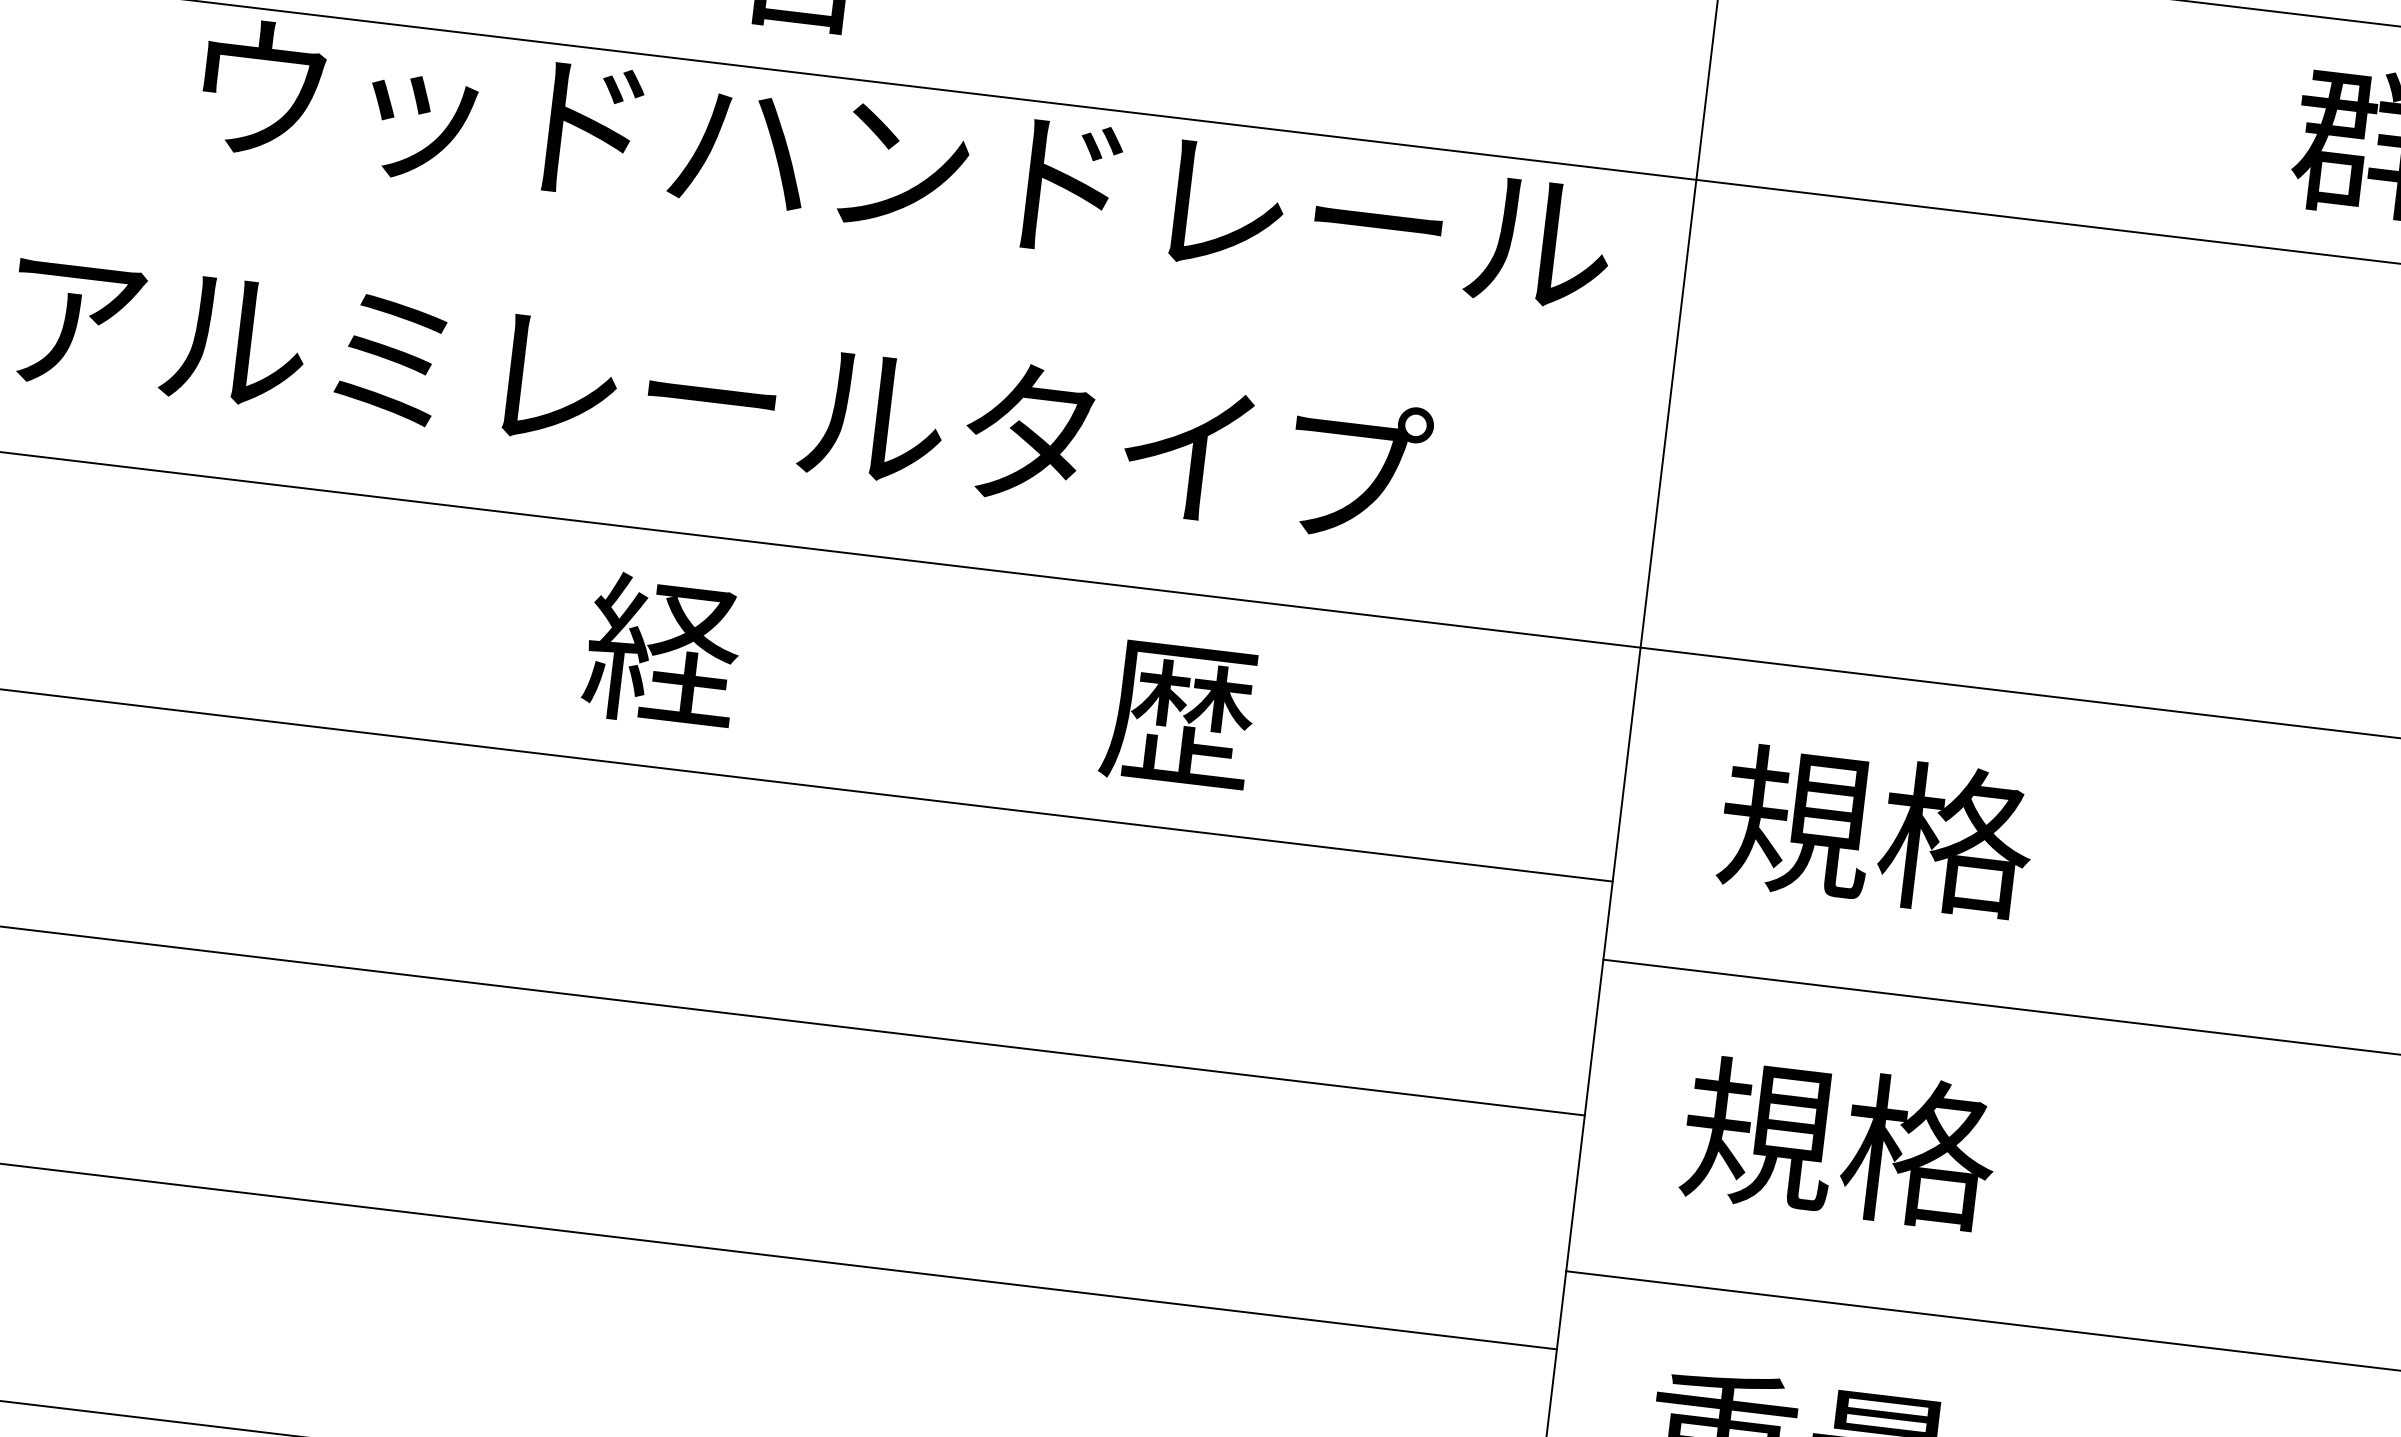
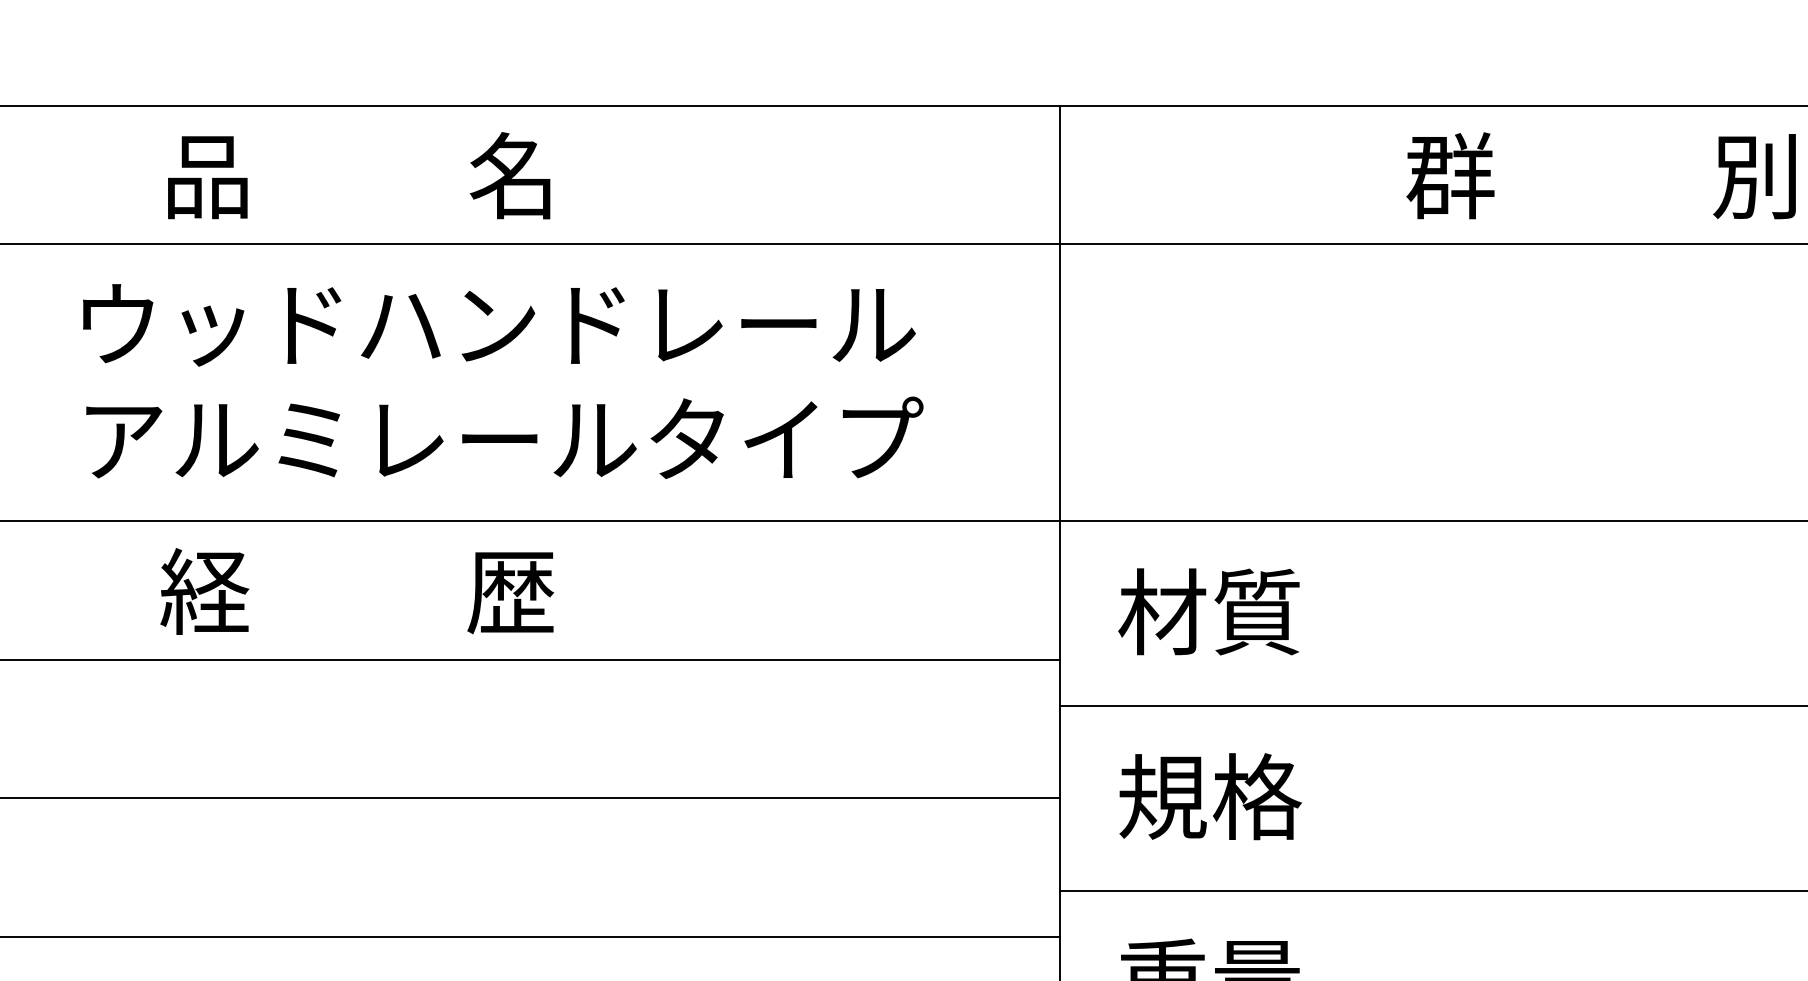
text: (906, 168) -> (499, 325), moved
text: (920, 681) -> (357, 591), moved
text: (1875, 829) -> (1209, 611), 規格 -> 材質

